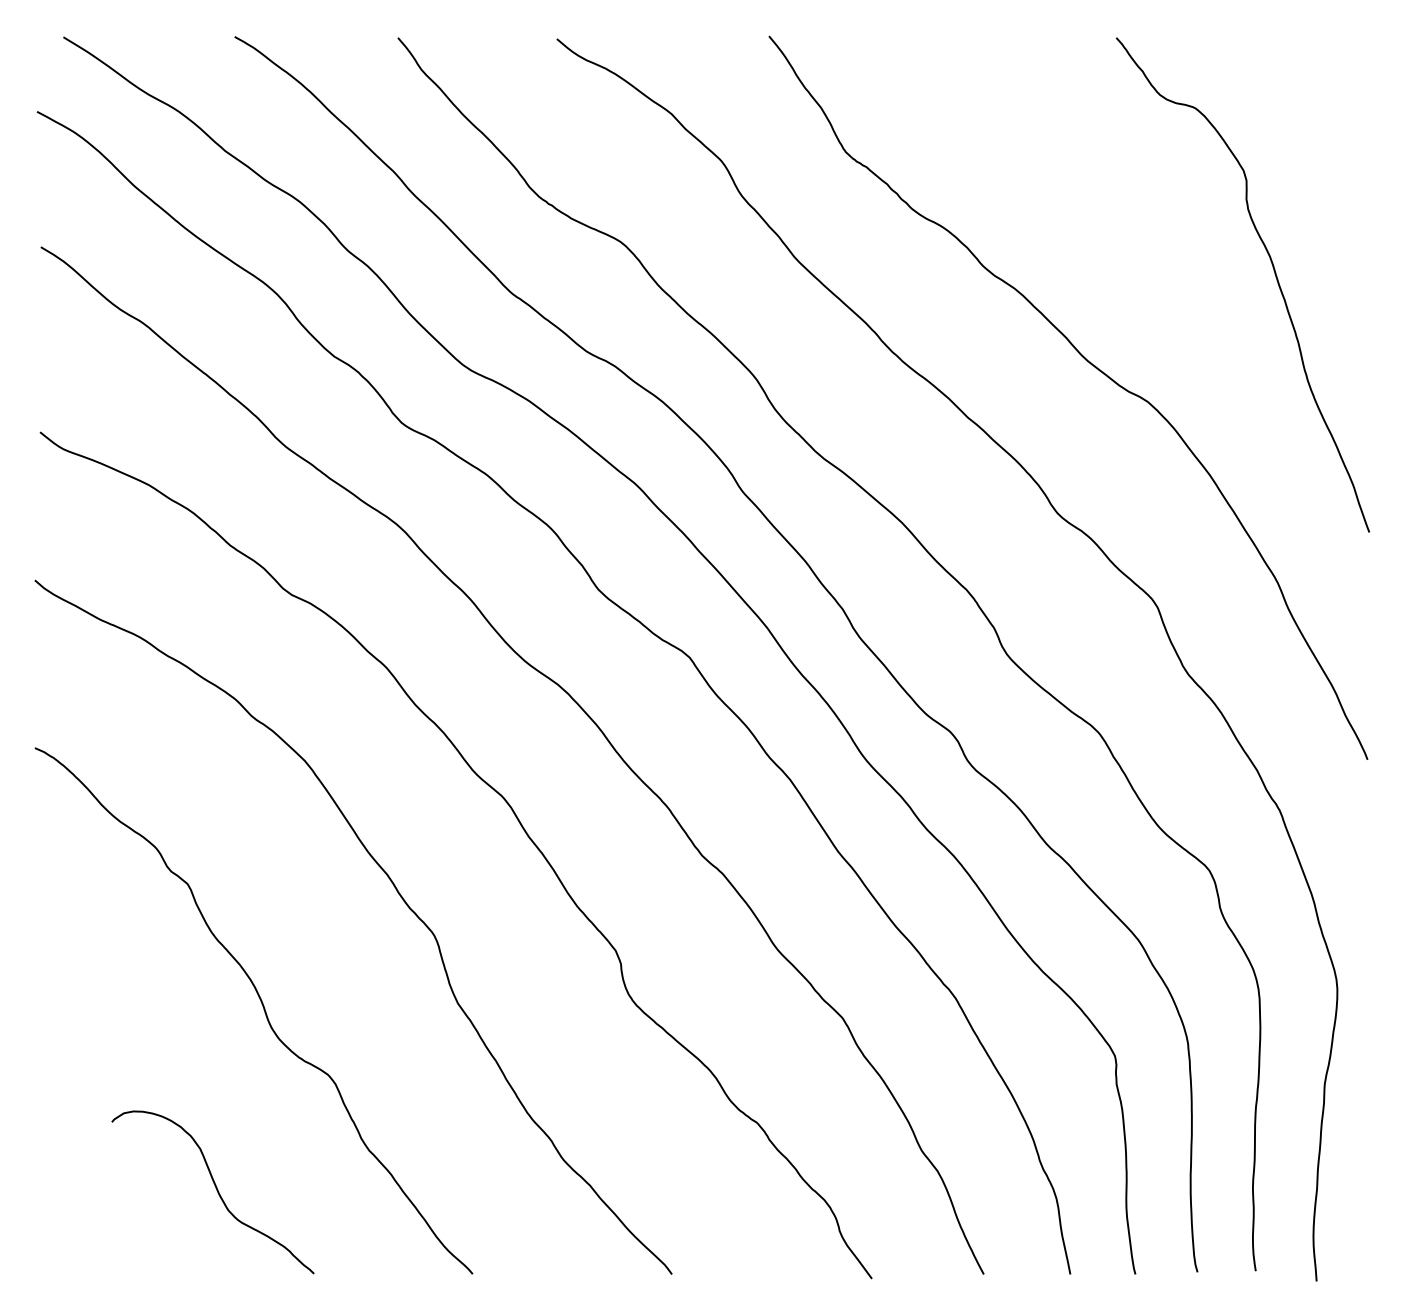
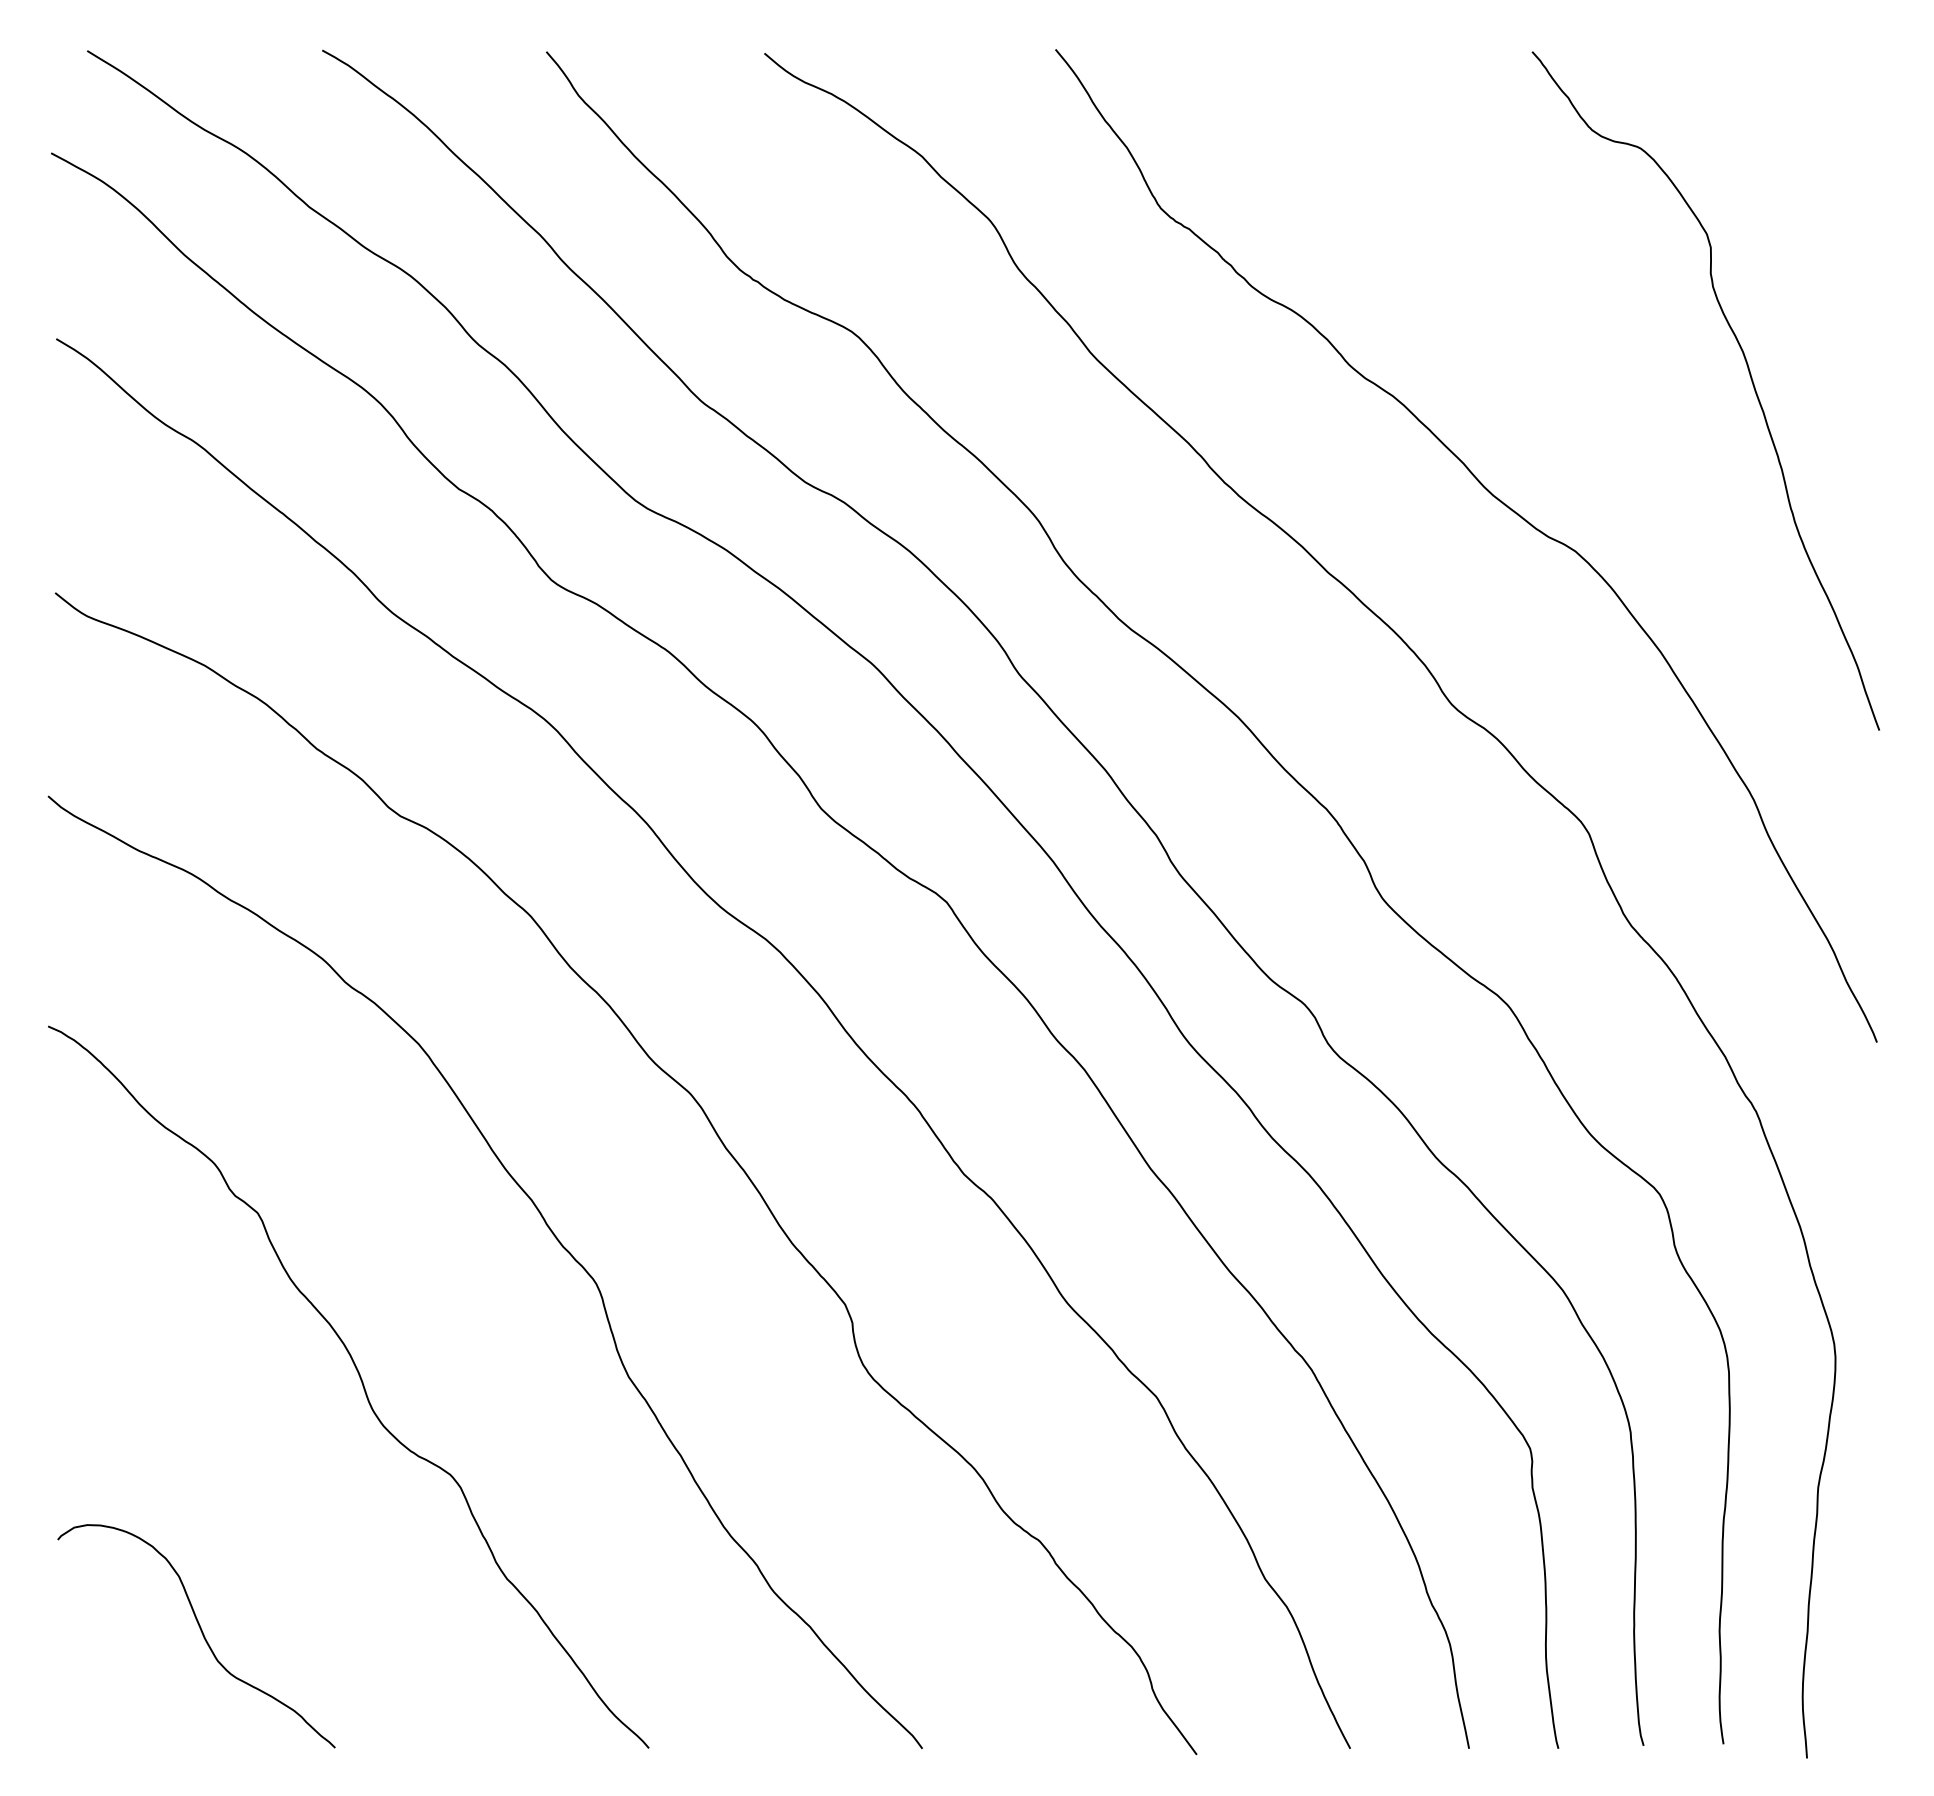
curve: (216, 1190) -> (201, 1633), moved

